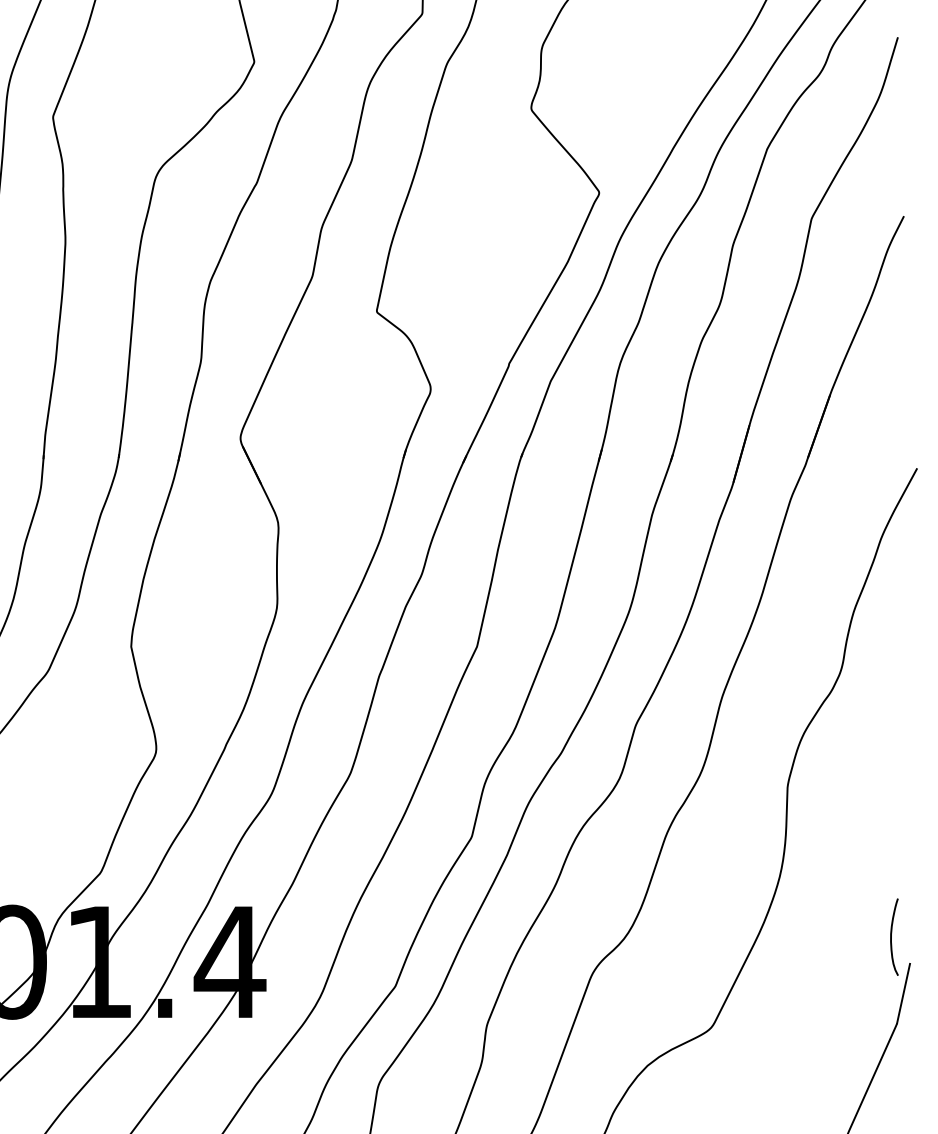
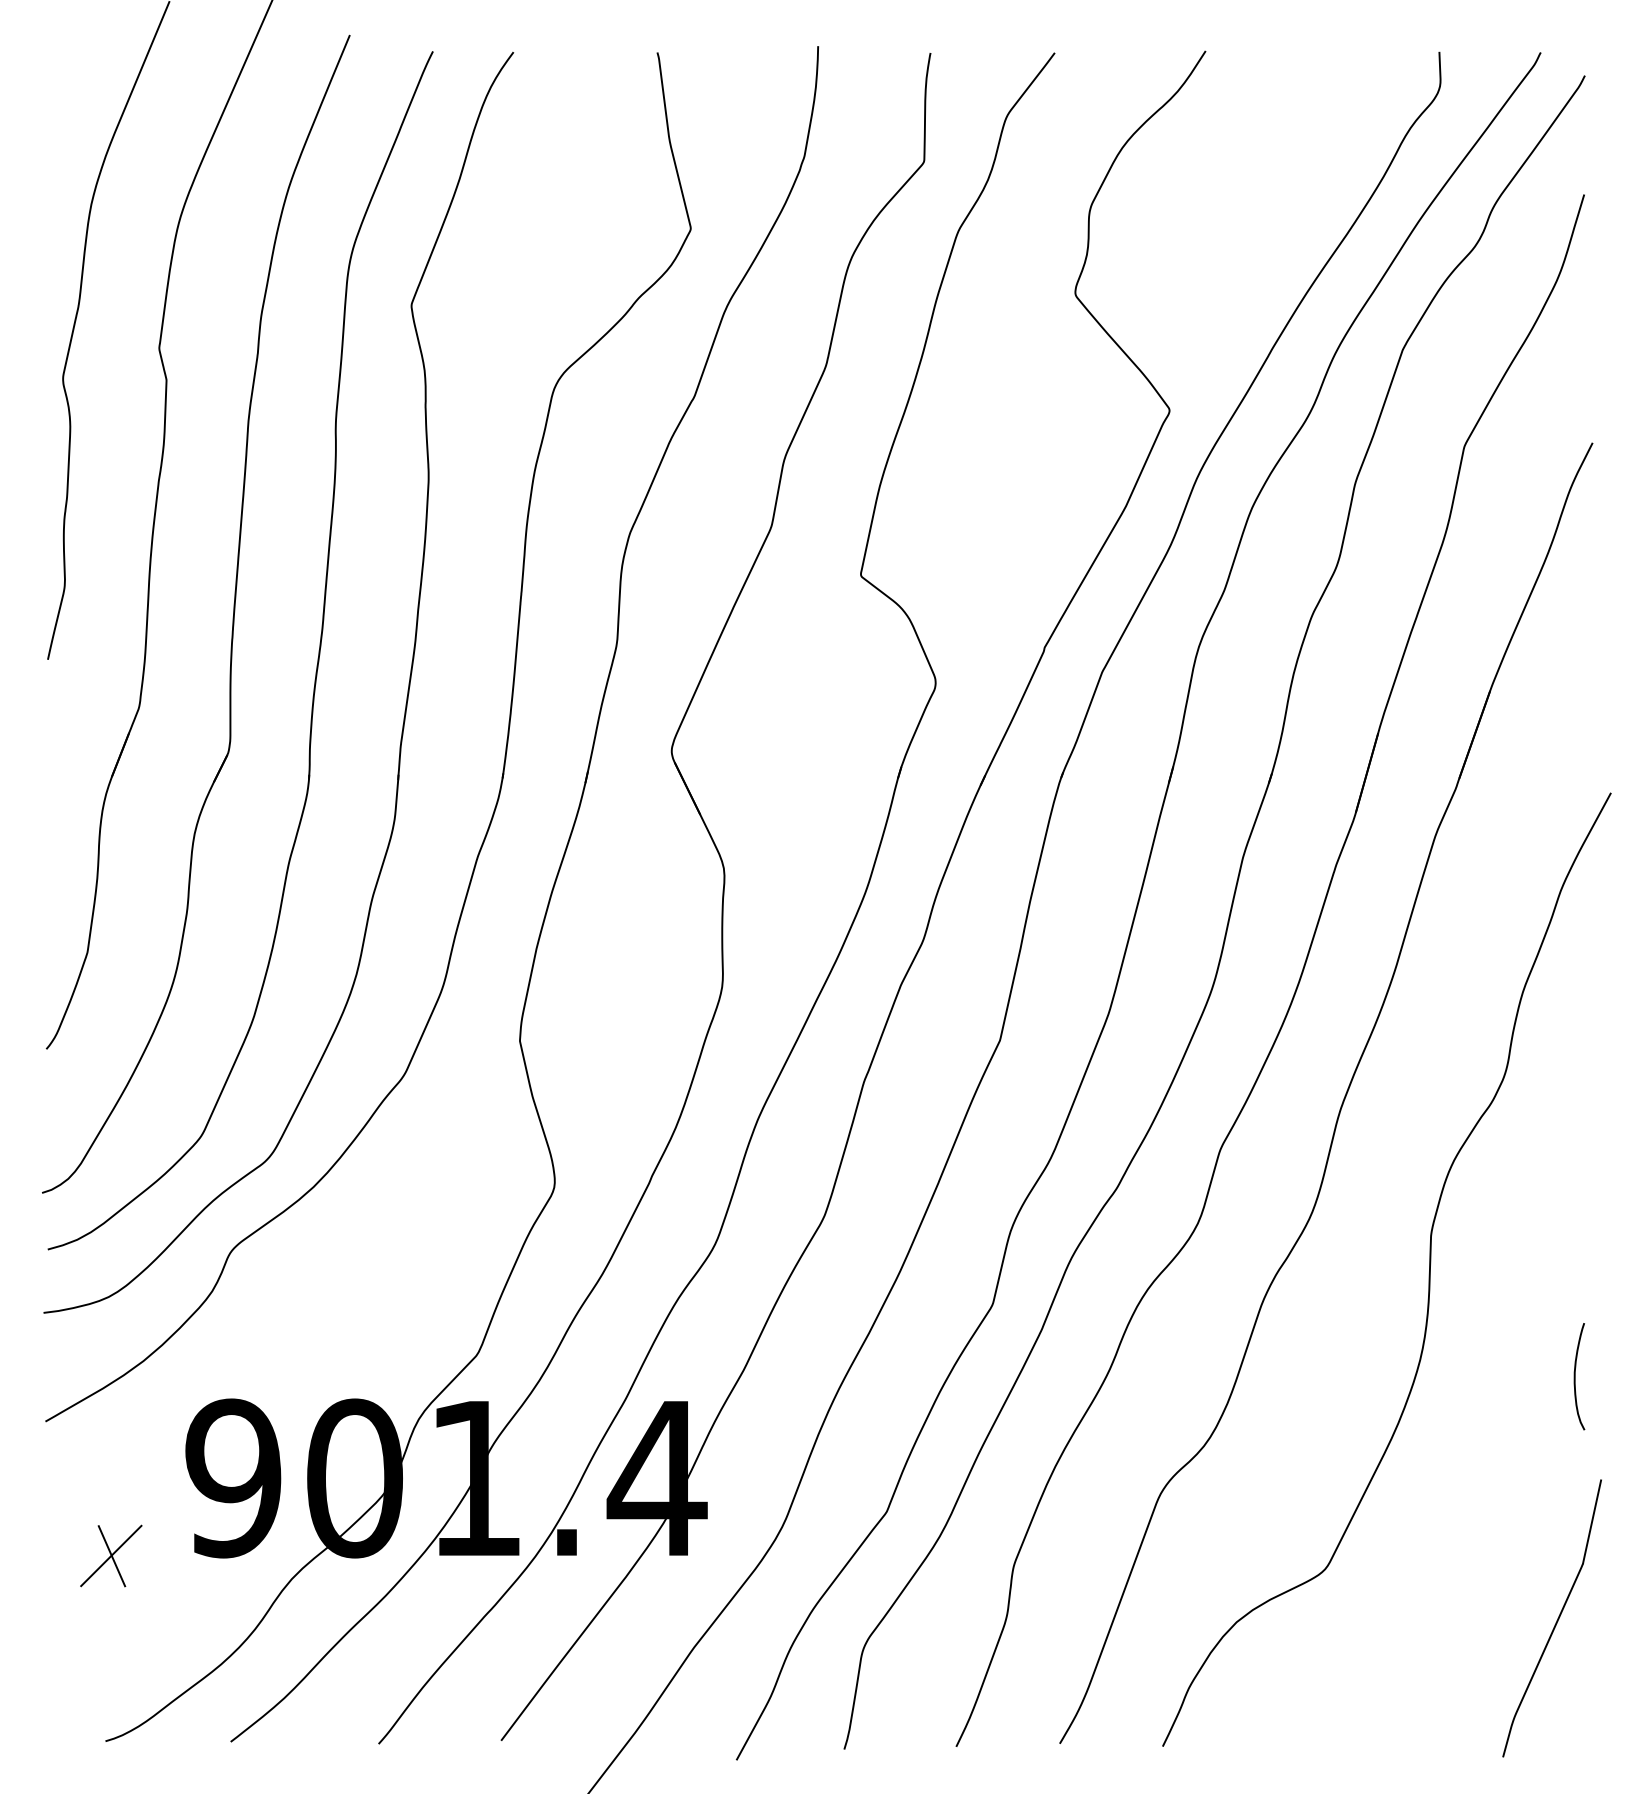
curve: (891, 937) -> (1575, 1376), moved

